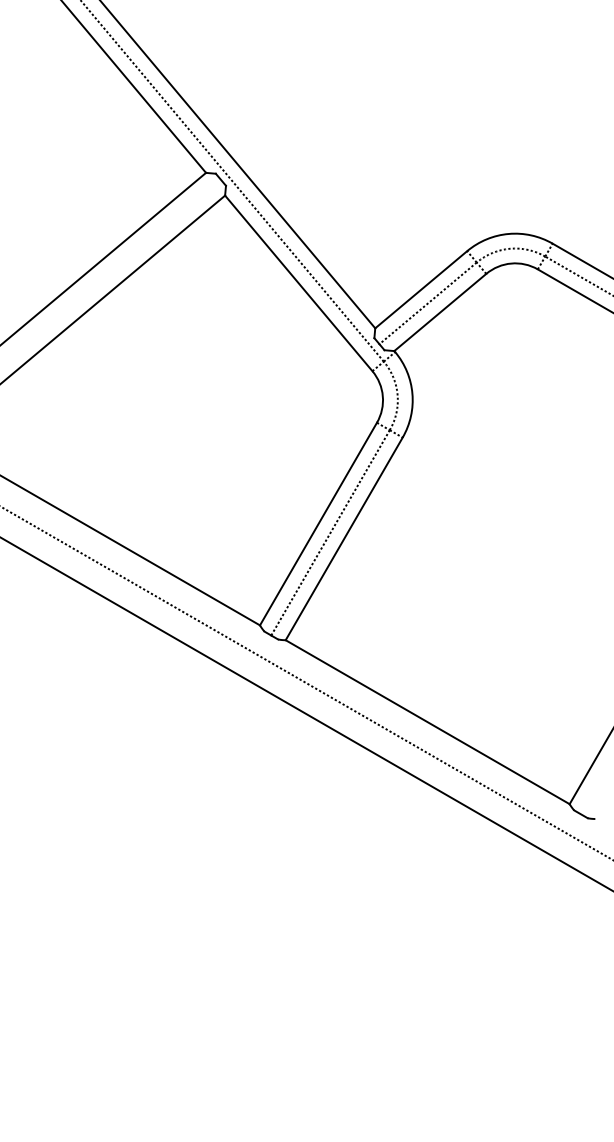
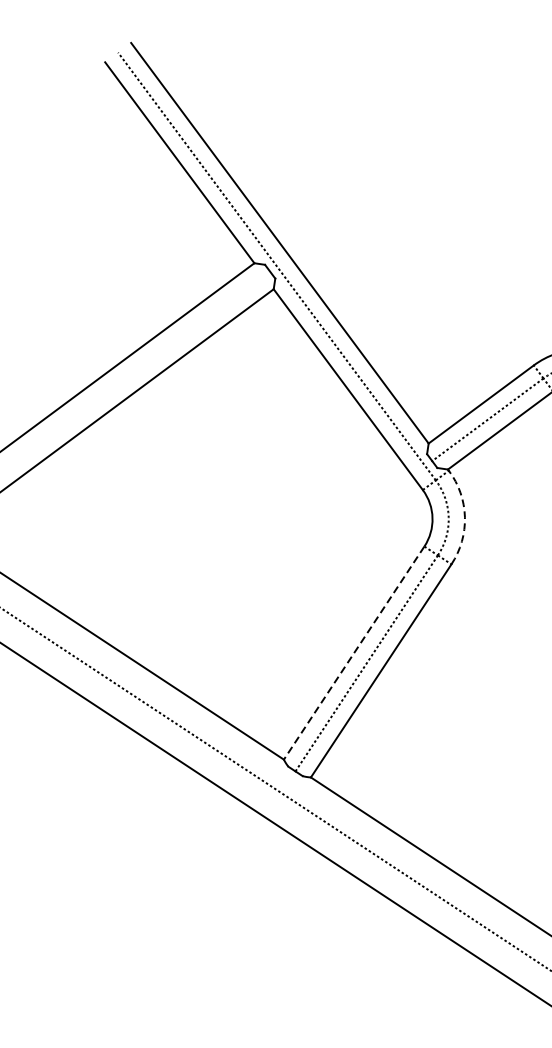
arc: (412, 393) -> (465, 516), solid -> dashed
line: (318, 524) -> (354, 653), solid -> dashed

